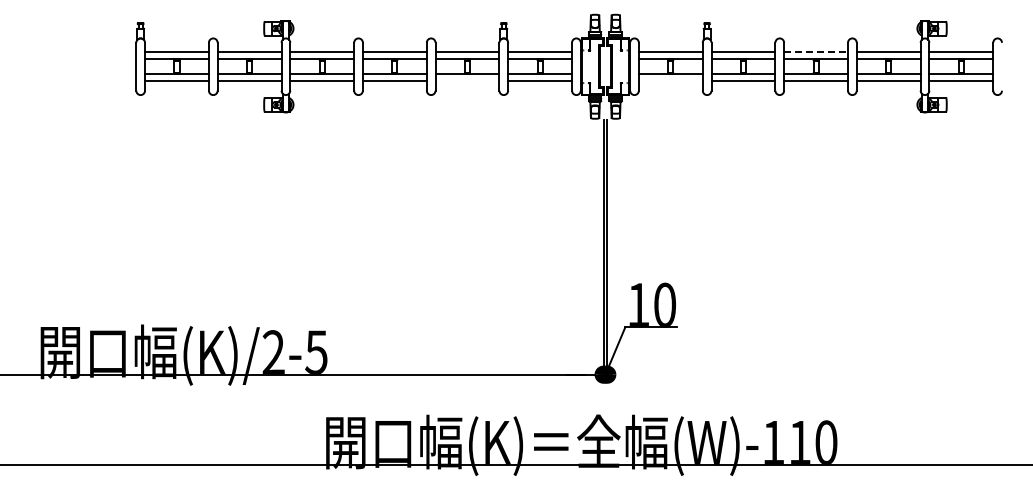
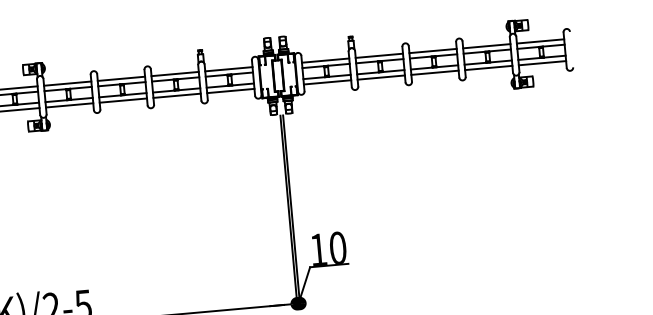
line: (816, 52) -> (433, 51), dashed -> solid
line: (467, 81) -> (177, 95), added
line: (670, 81) -> (327, 82), added

